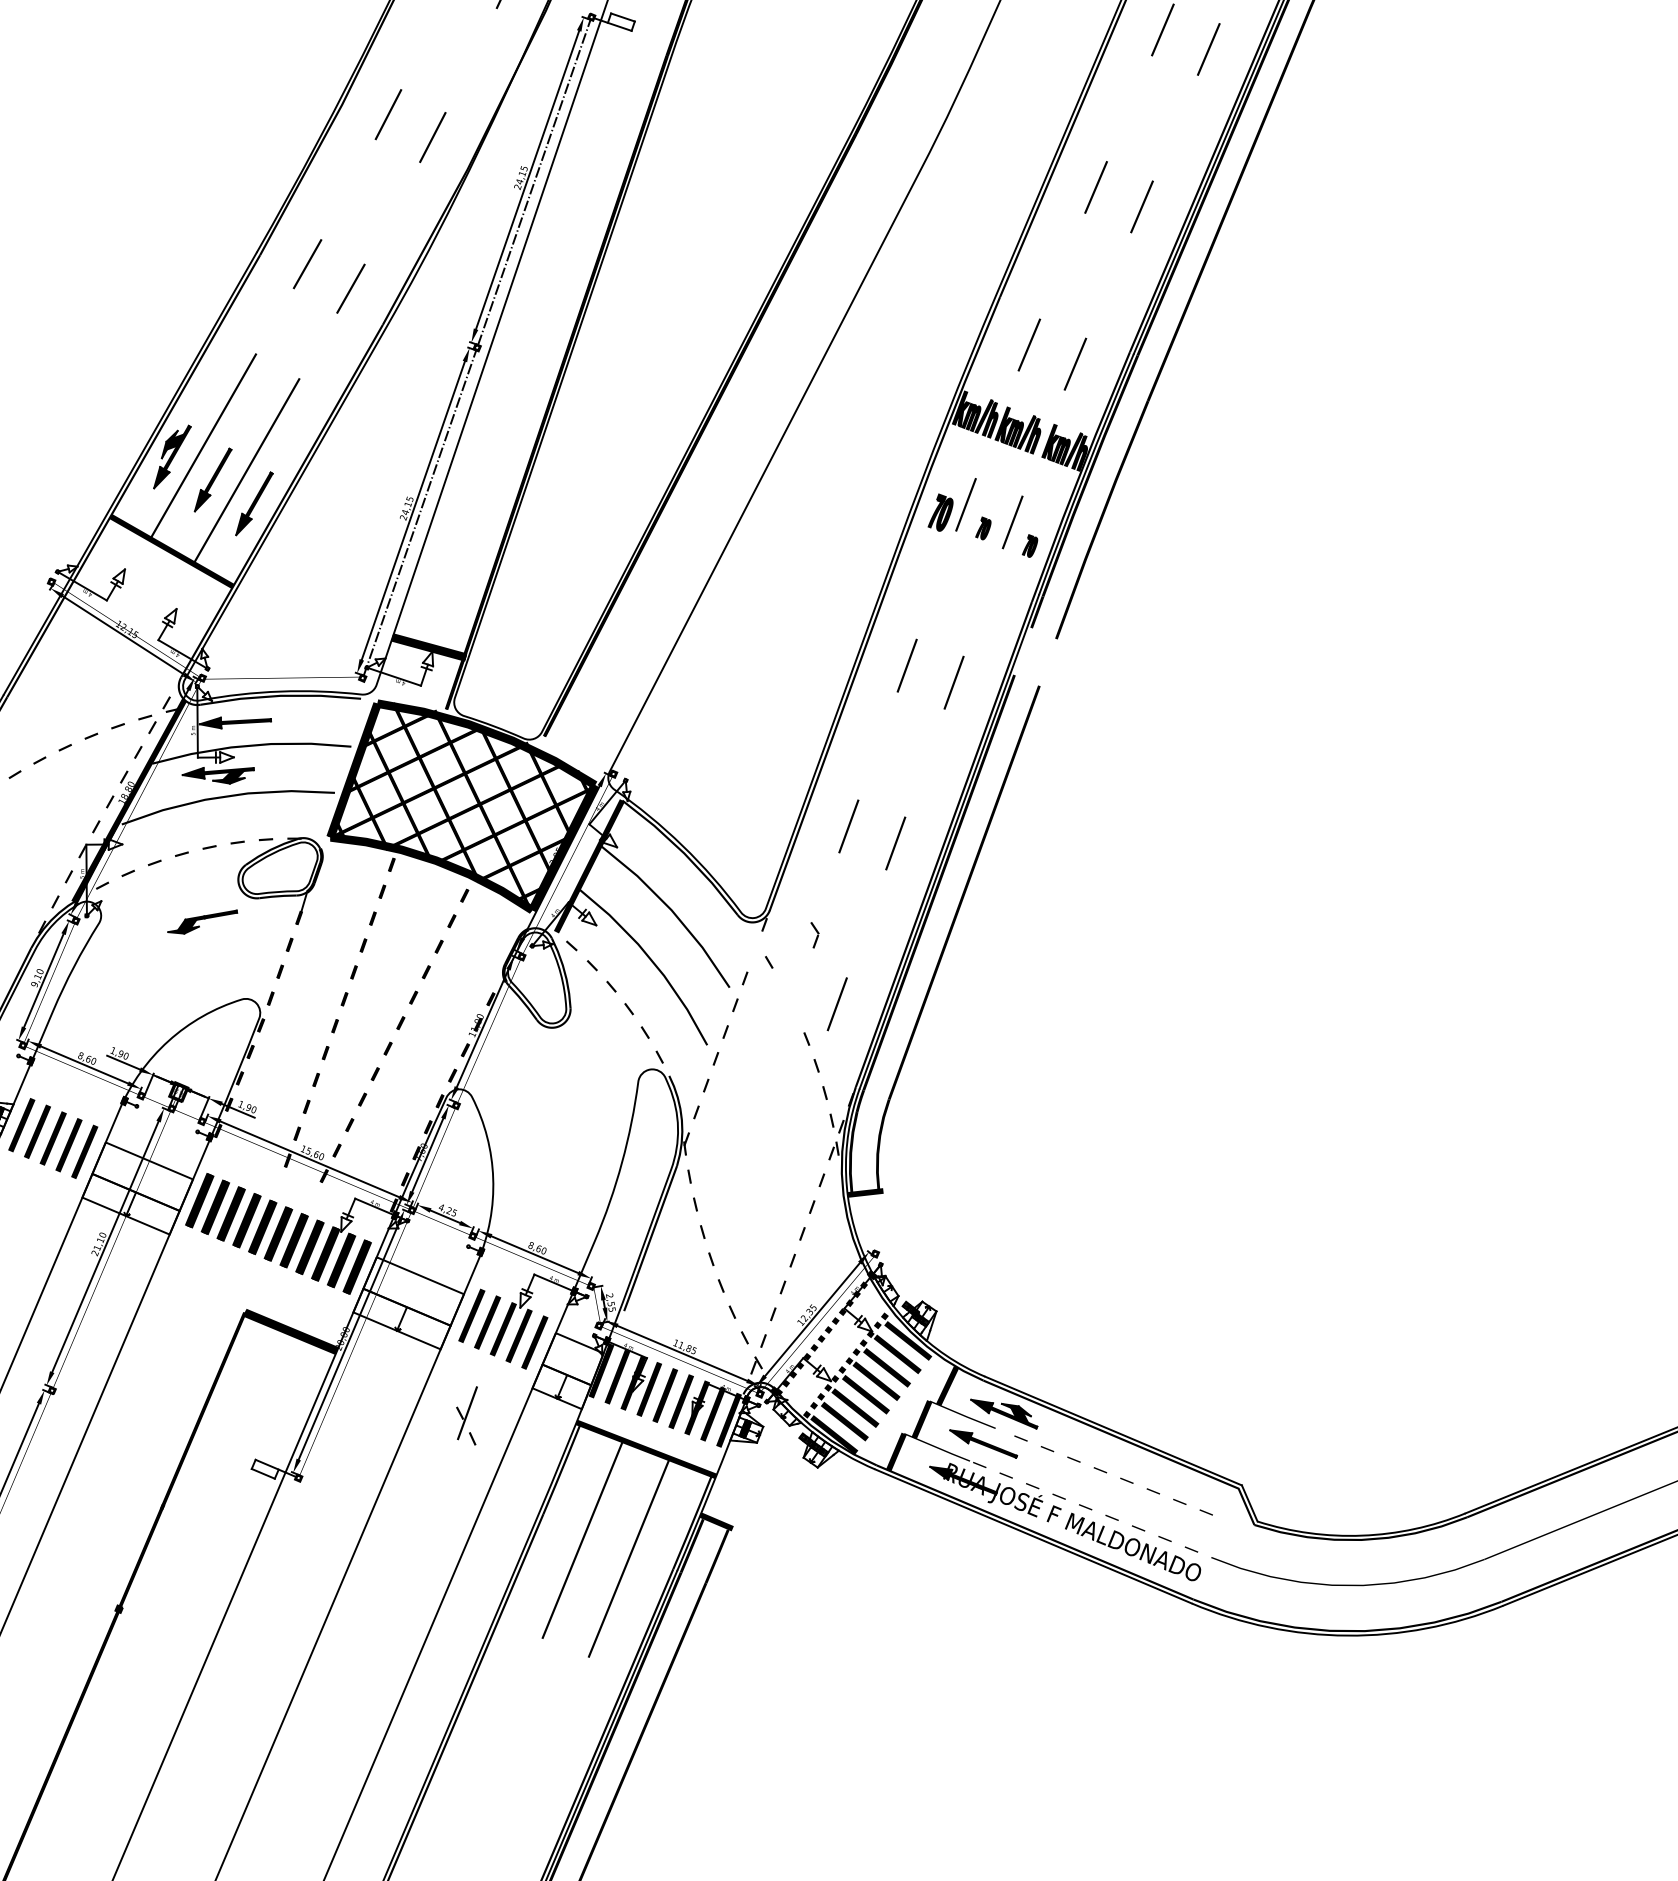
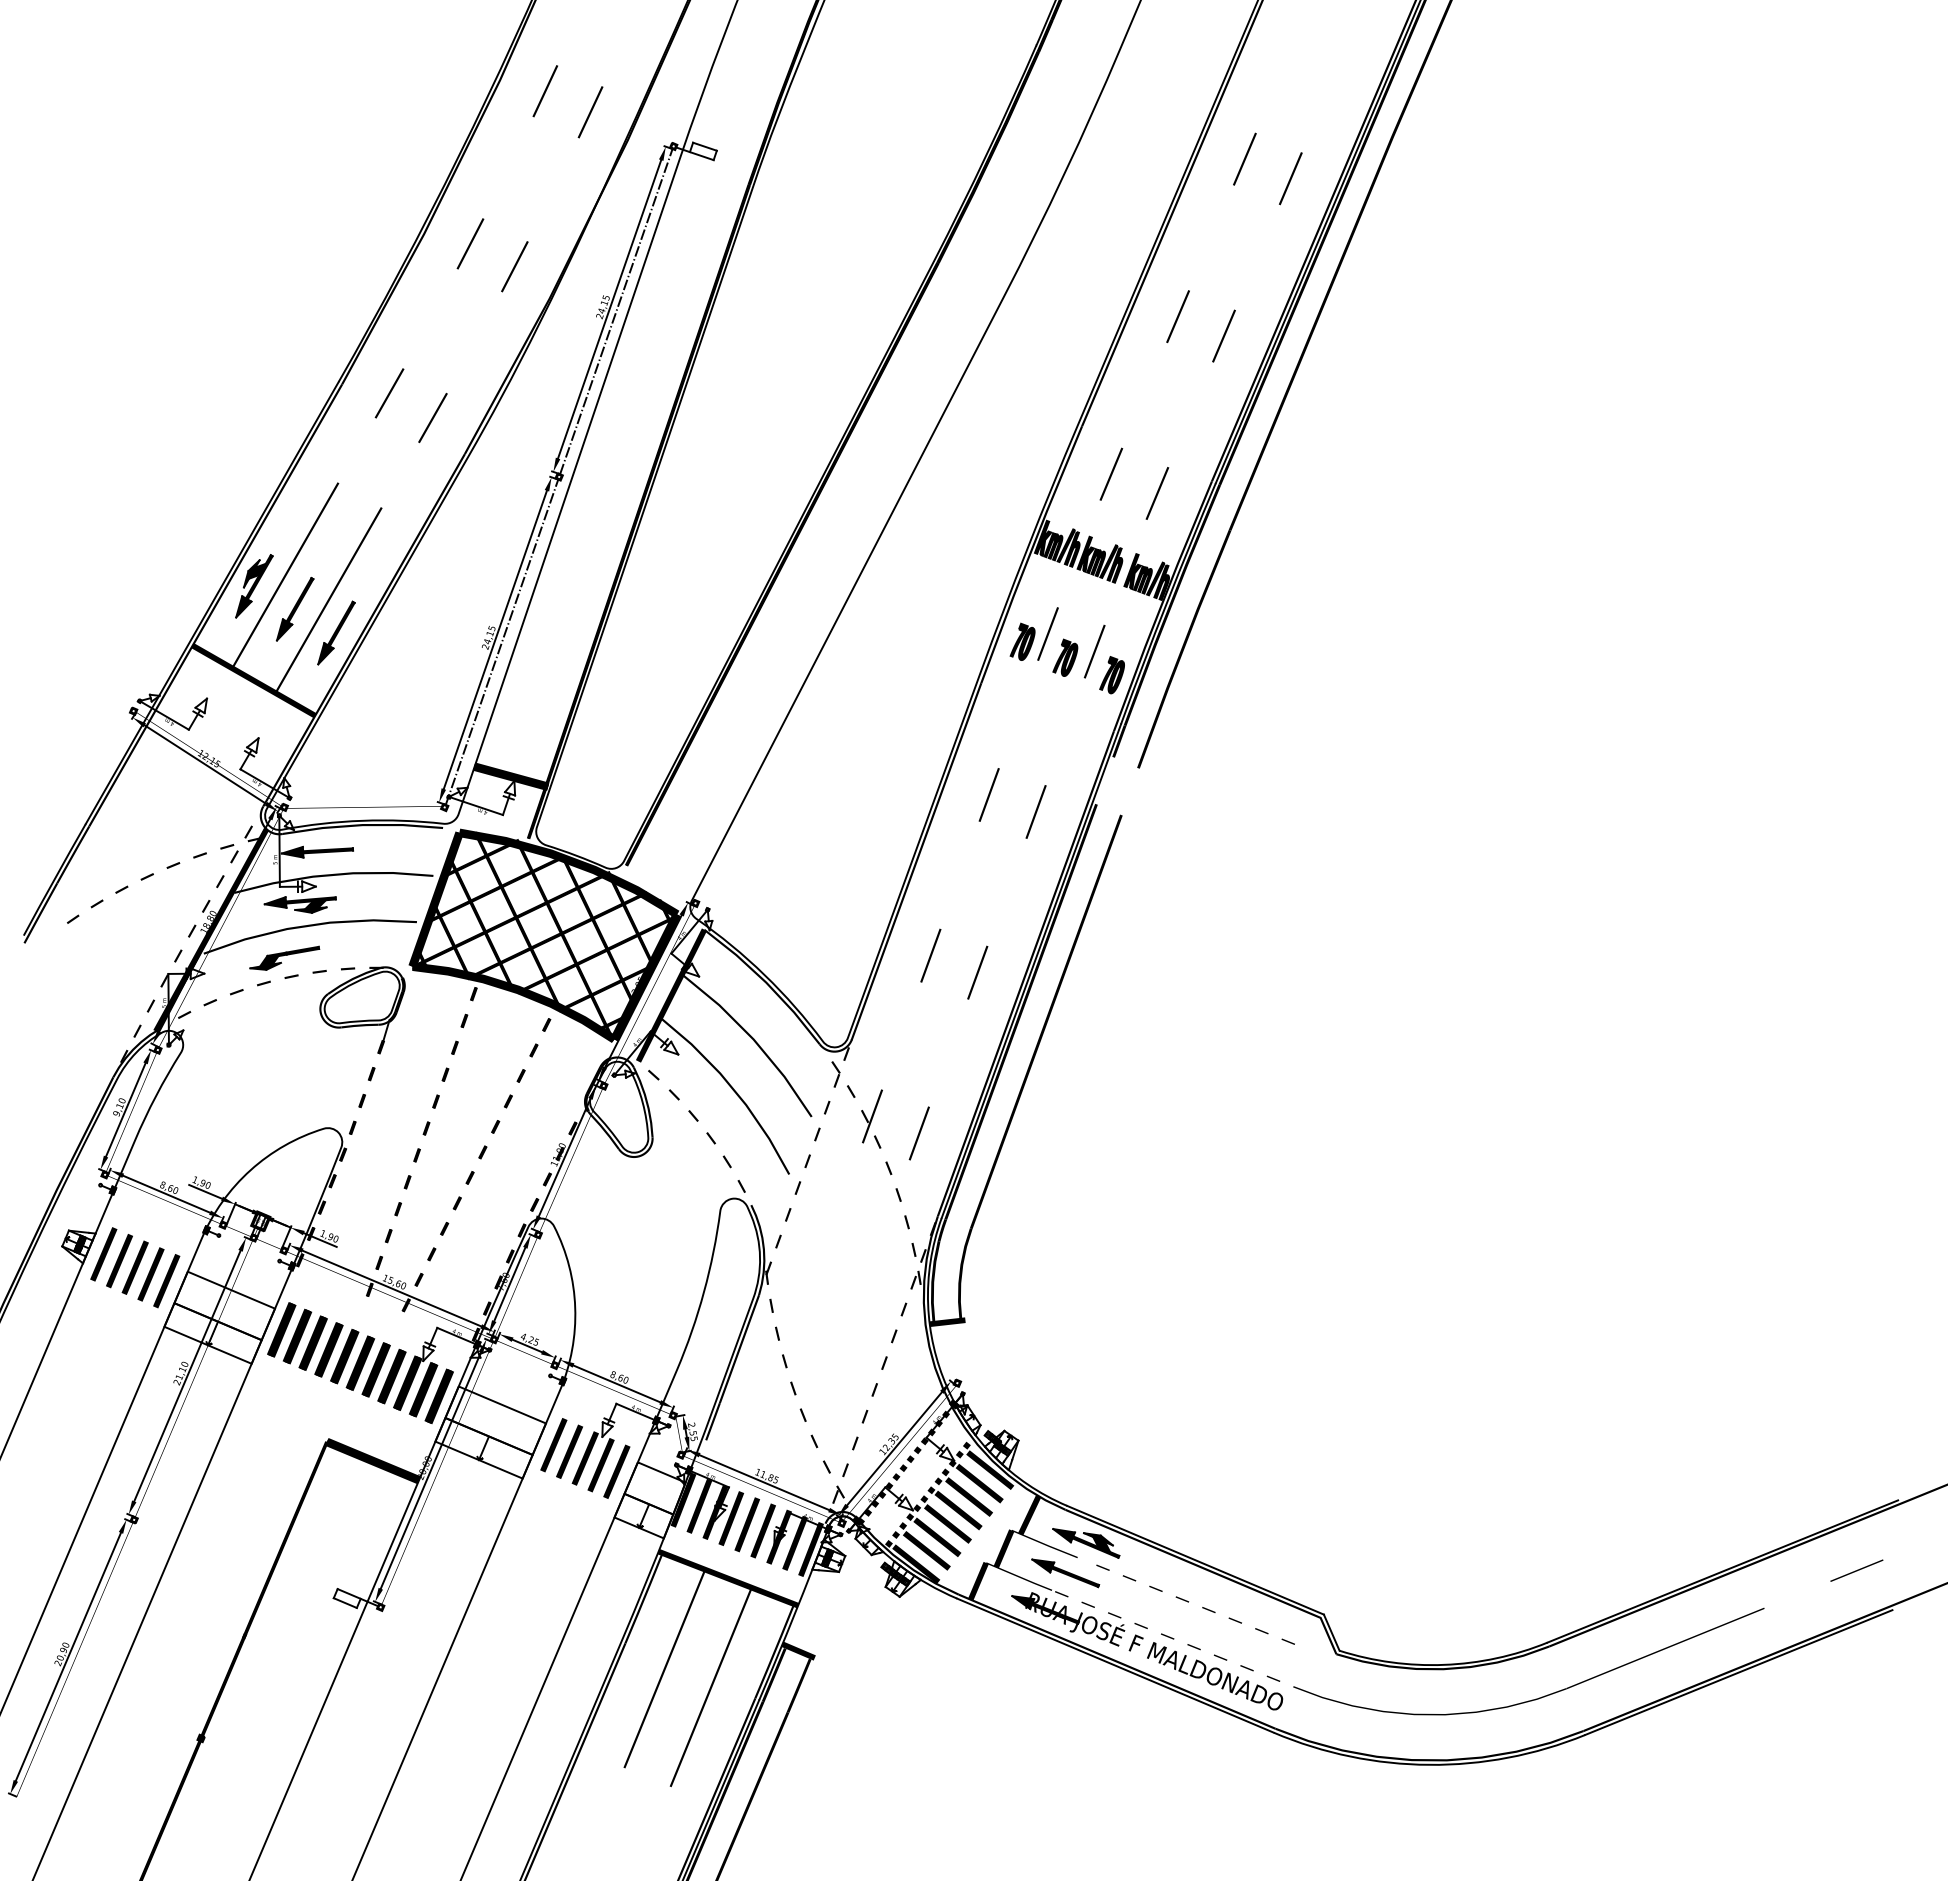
part: (983, 528) -> (1065, 657), size x1.67
part: (1029, 546) -> (1111, 675), size x1.67
part: (202, 921) -> (284, 957), moved
part: (814, 935) -> (835, 1074), moved
part: (466, 1415) -> (871, 1118), moved

